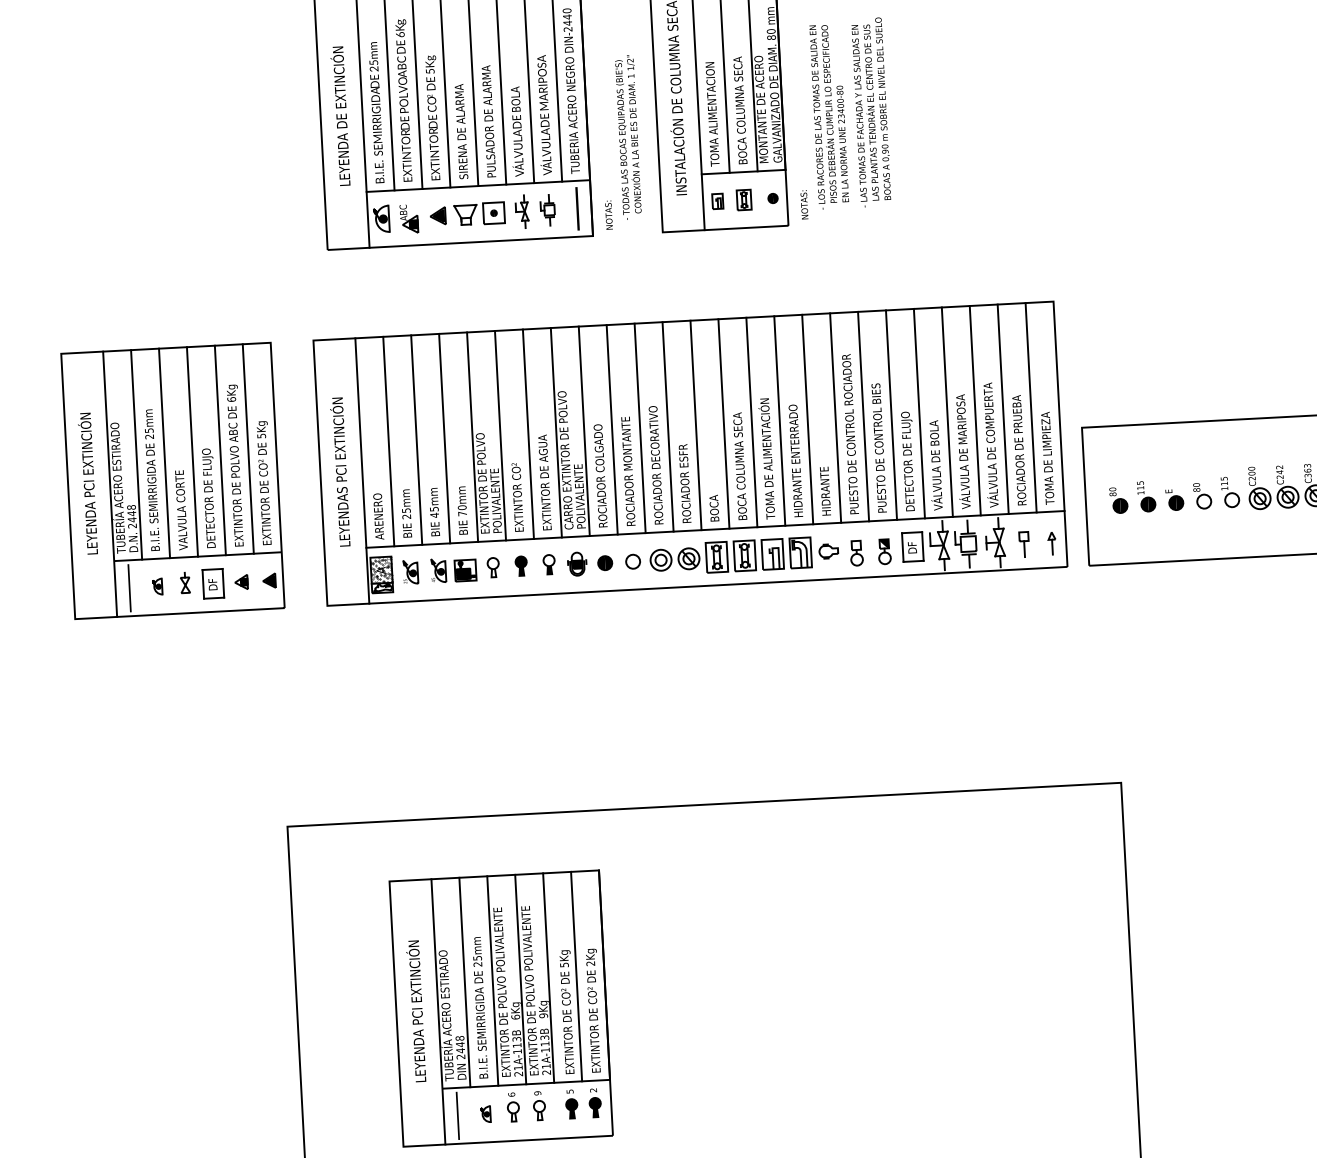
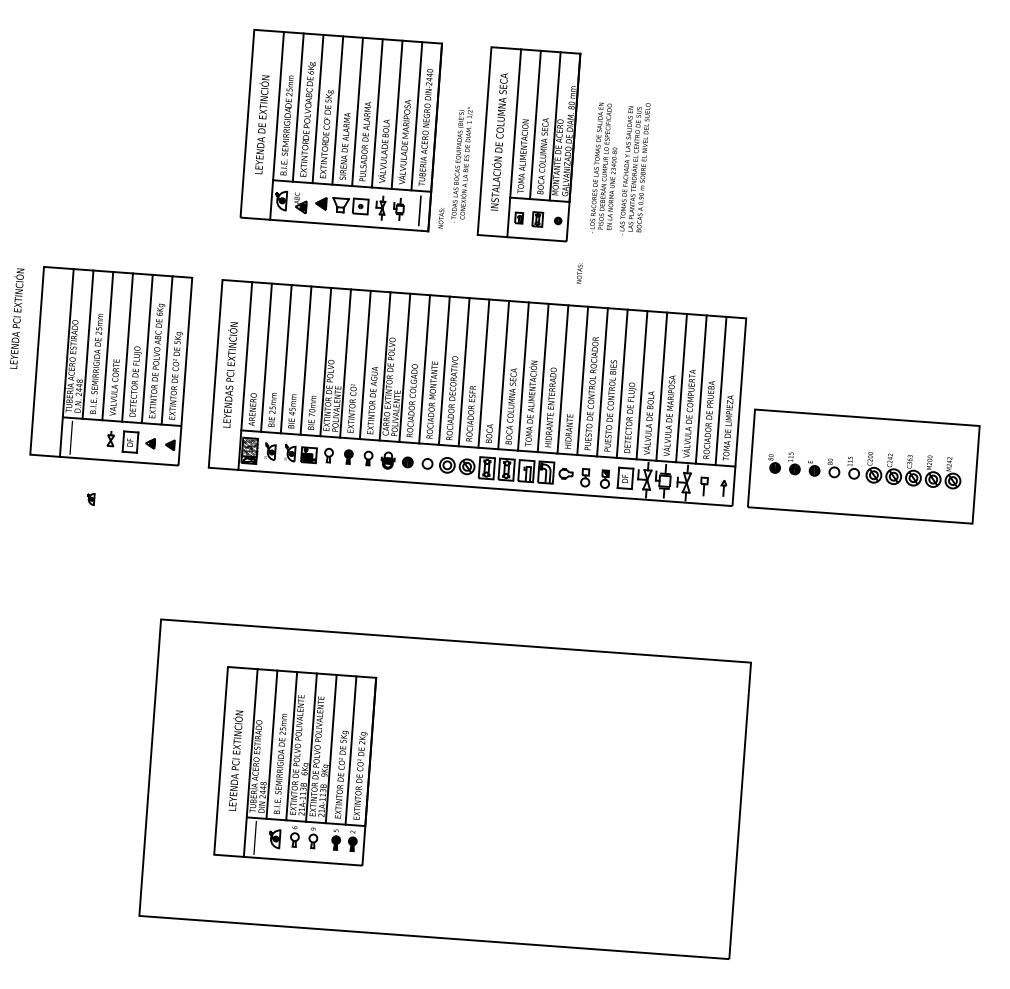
text: (804, 205) -> (579, 273), moved
text: (88, 483) -> (16, 318), moved
part: (158, 587) -> (91, 499), moved
part: (486, 1114) -> (275, 839), size x1.6

